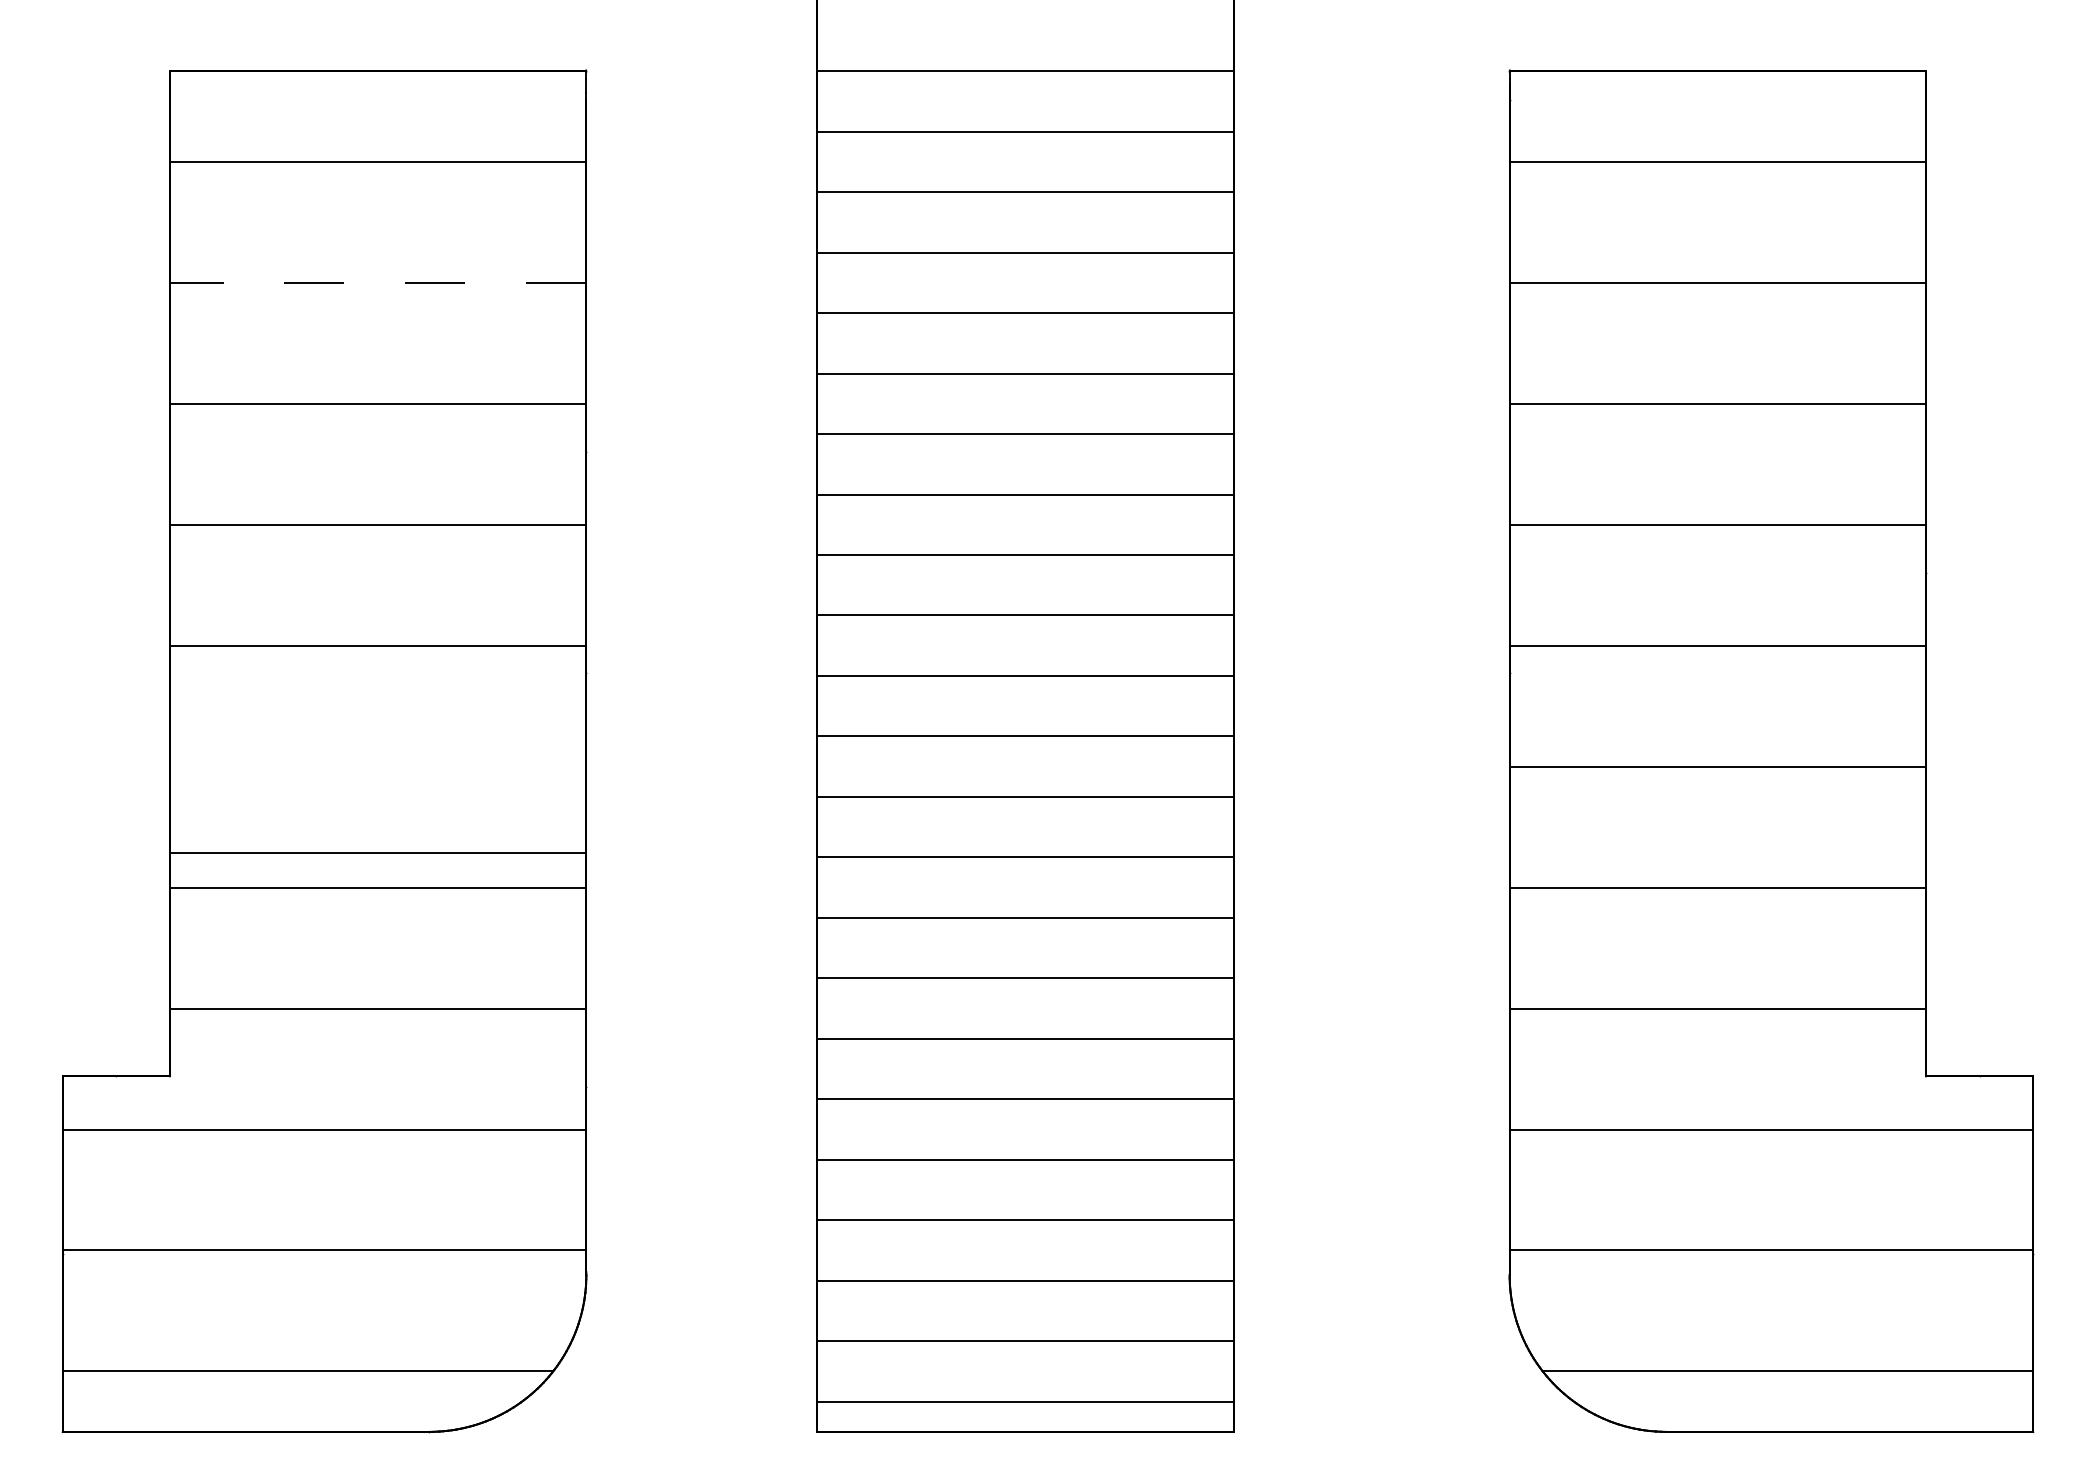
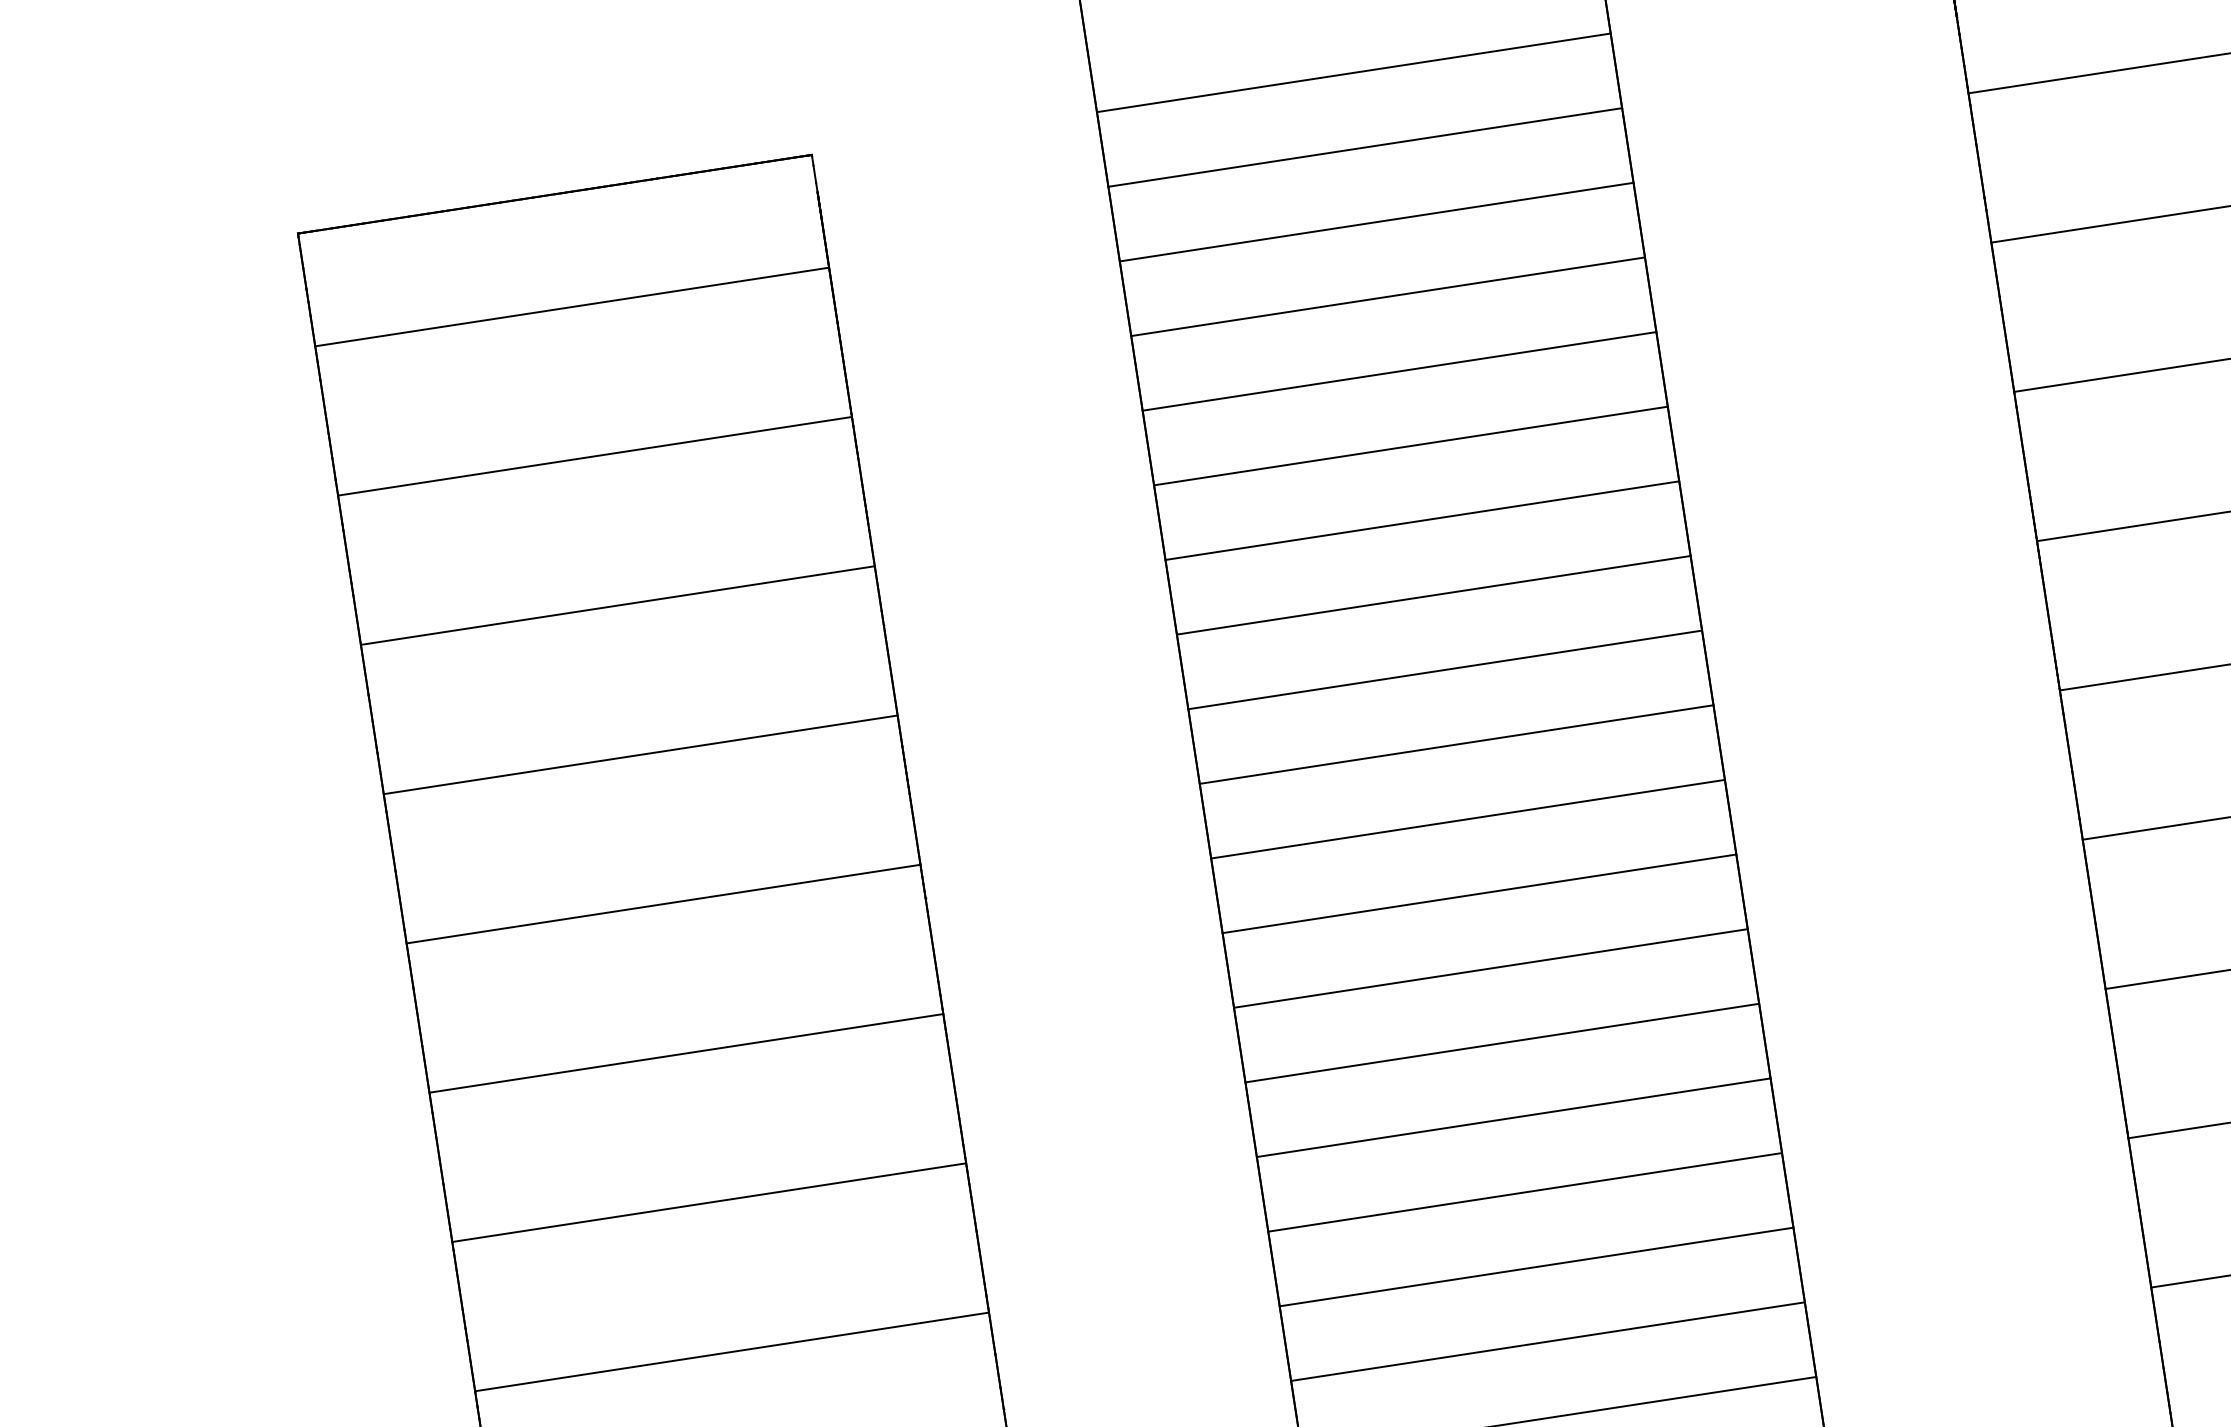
line: (377, 282) -> (594, 456), dashed -> solid
line: (378, 852) -> (686, 1053), moved

